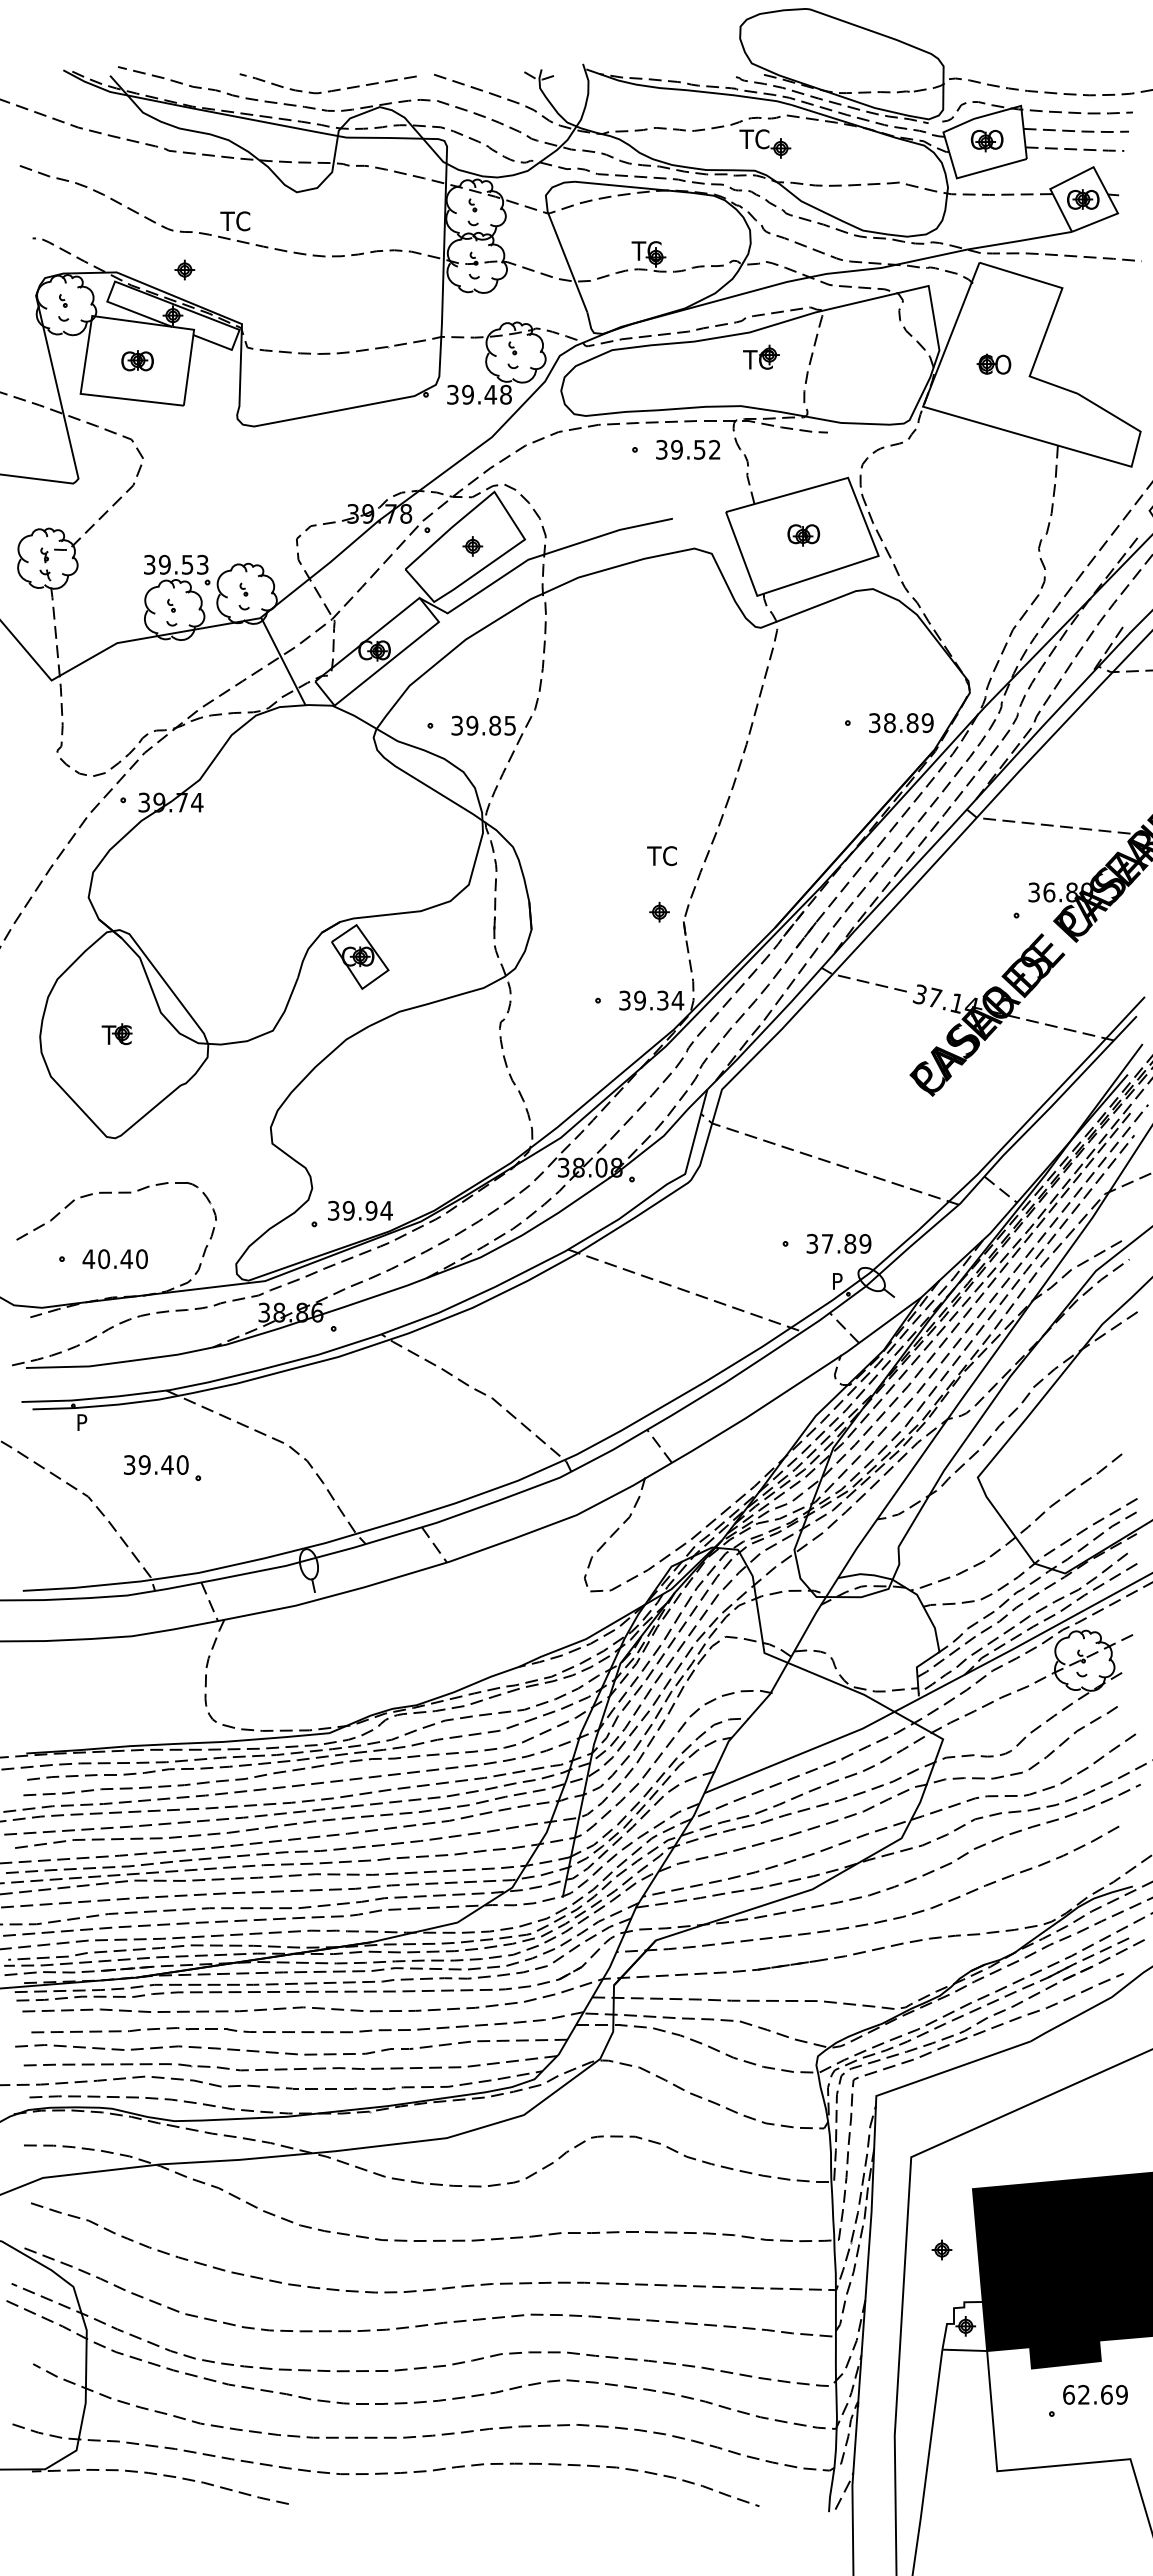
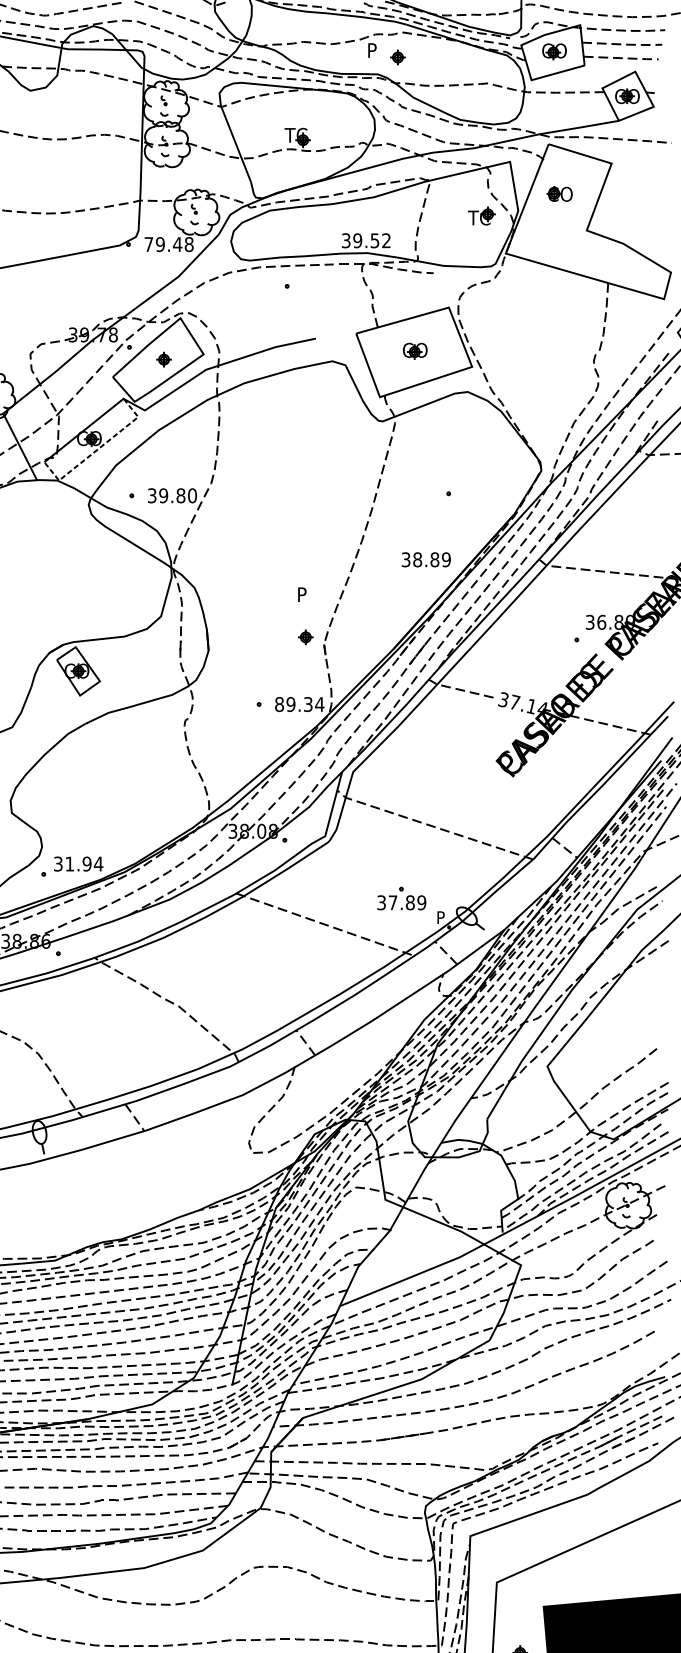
text: (754, 139) -> (377, 50), TC -> P
part: (761, 356) -> (481, 215), moved
part: (993, 363) -> (559, 193), moved
text: (452, 394) -> (148, 244), 39.48 -> 79.48
text: (688, 449) -> (366, 240), moved
line: (386, 663) -> (98, 448), solid -> dashed
text: (901, 722) -> (426, 559), moved
text: (510, 725) -> (192, 495), 39.85 -> 39.80
text: (661, 856) -> (307, 595), TC -> P
text: (624, 1000) -> (279, 704), 39.34 -> 89.34
text: (348, 1210) -> (69, 863), 39.94 -> 31.94
text: (838, 1243) -> (401, 902), moved

